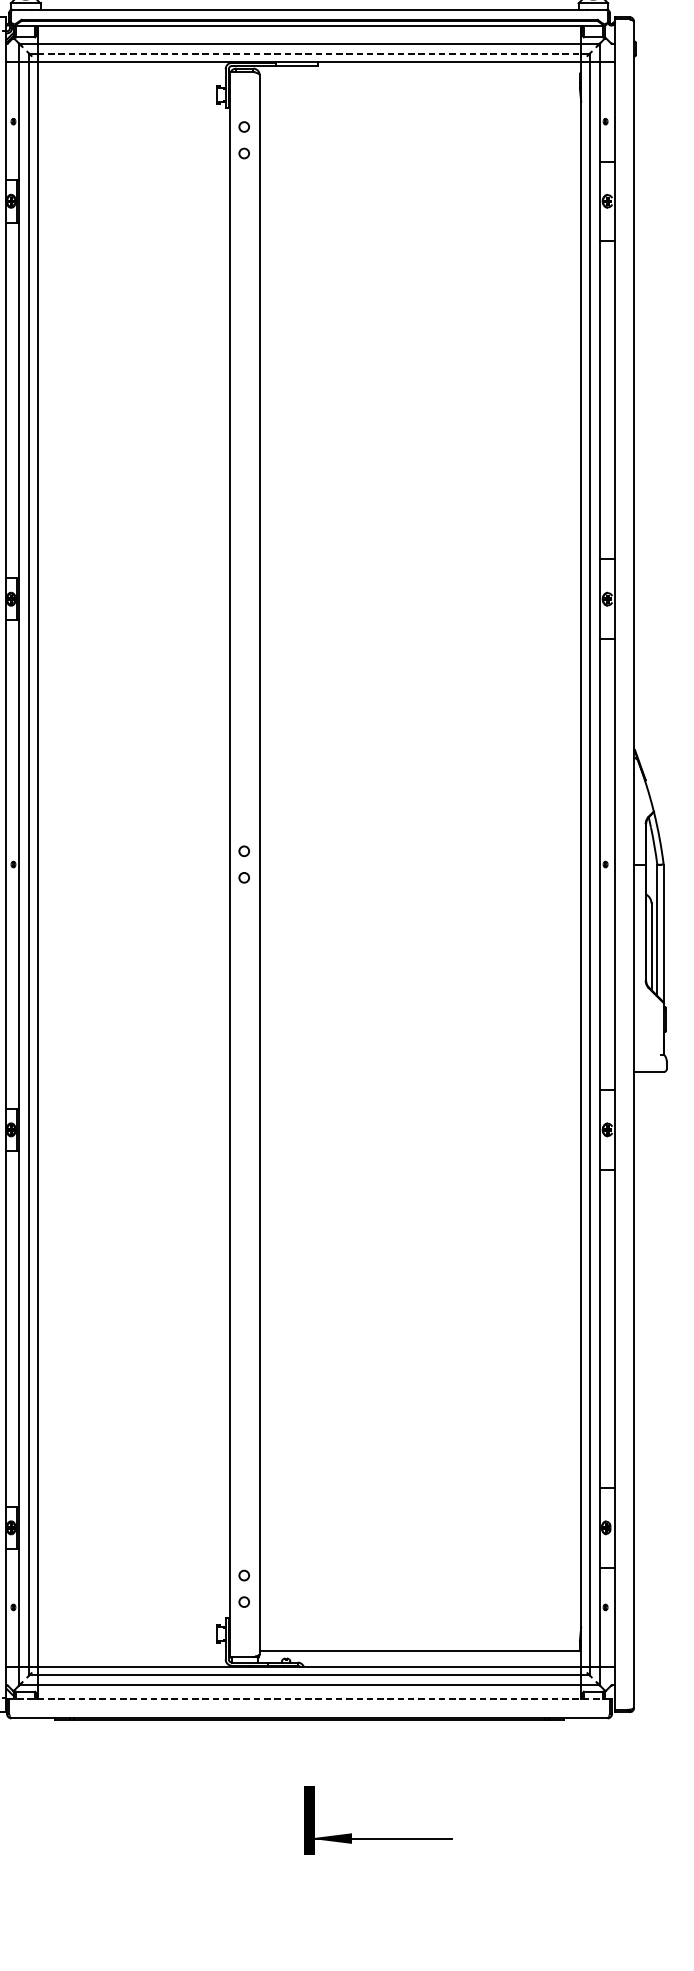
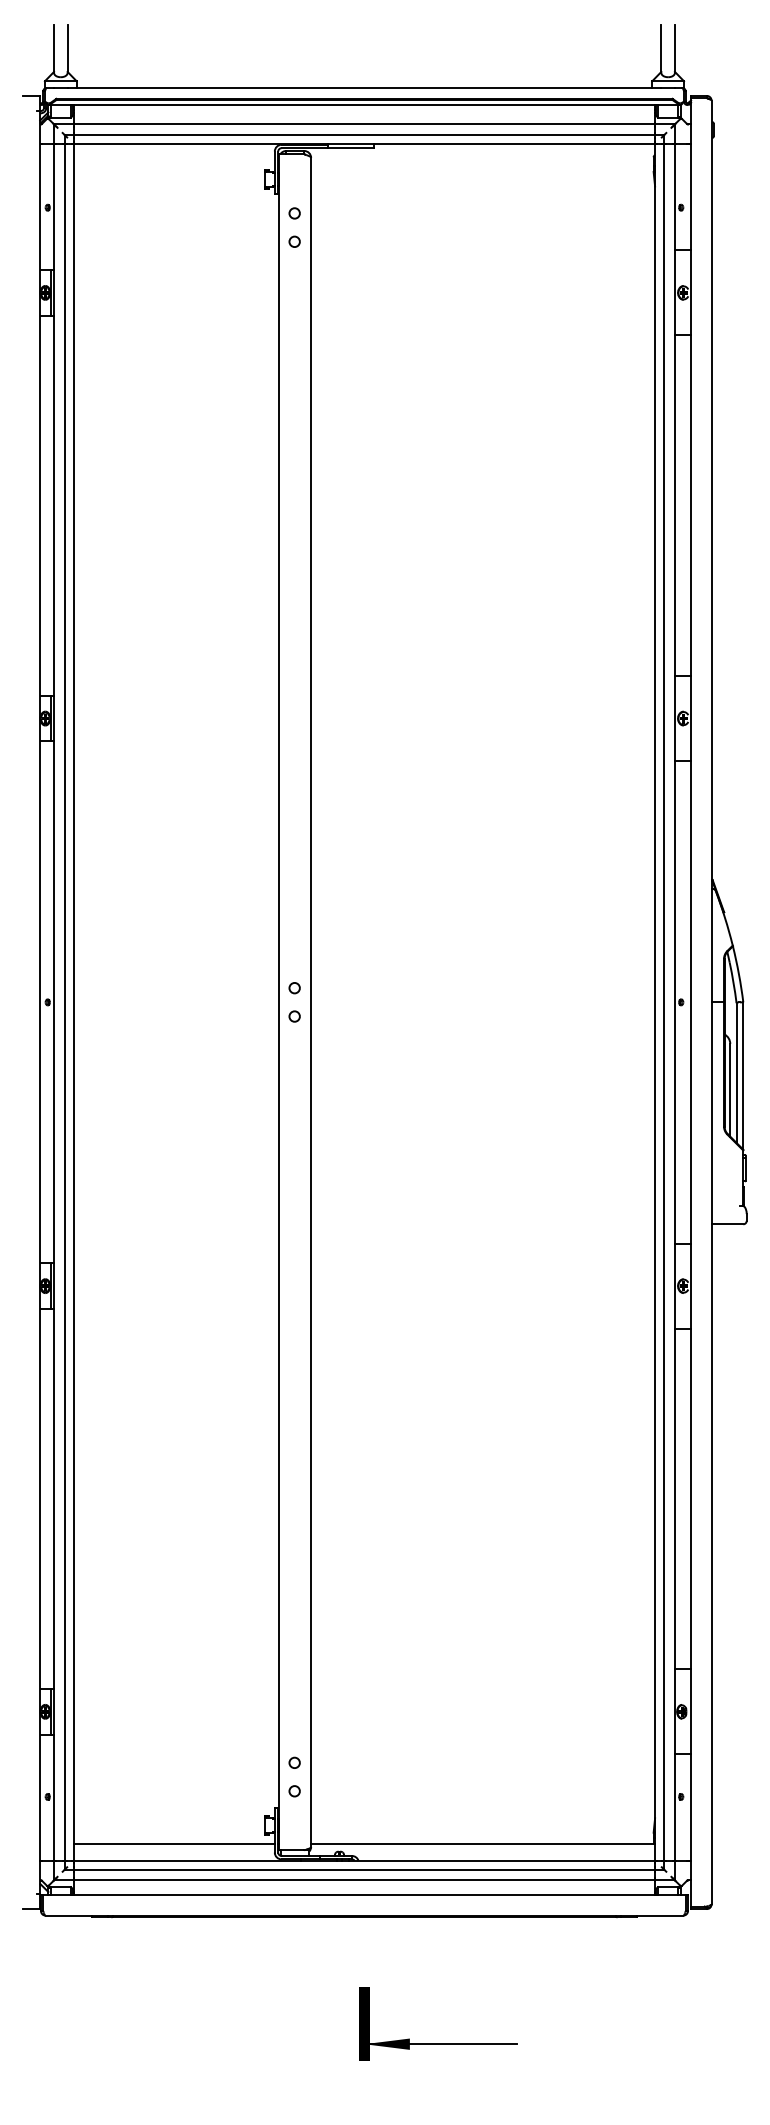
line: (309, 54) -> (364, 135), dashed -> solid
line: (130, 1650) -> (173, 1843), added
line: (308, 1699) -> (363, 1895), dashed -> solid

